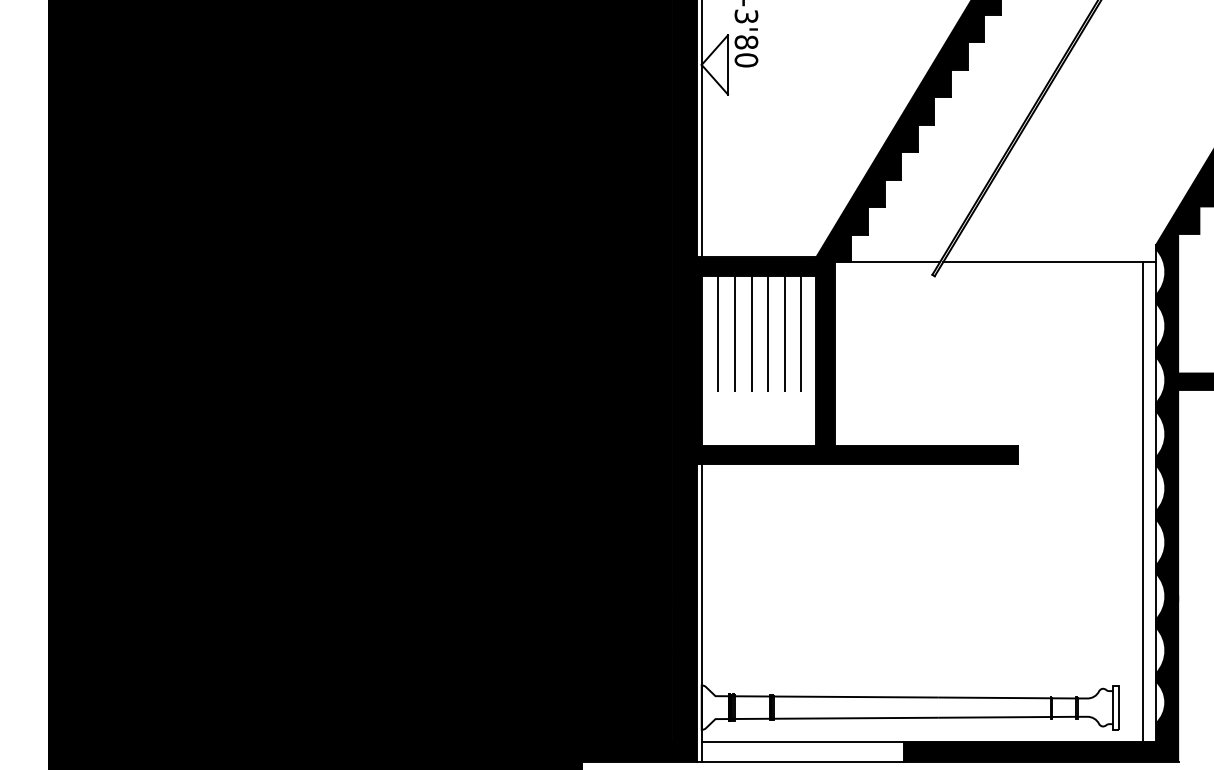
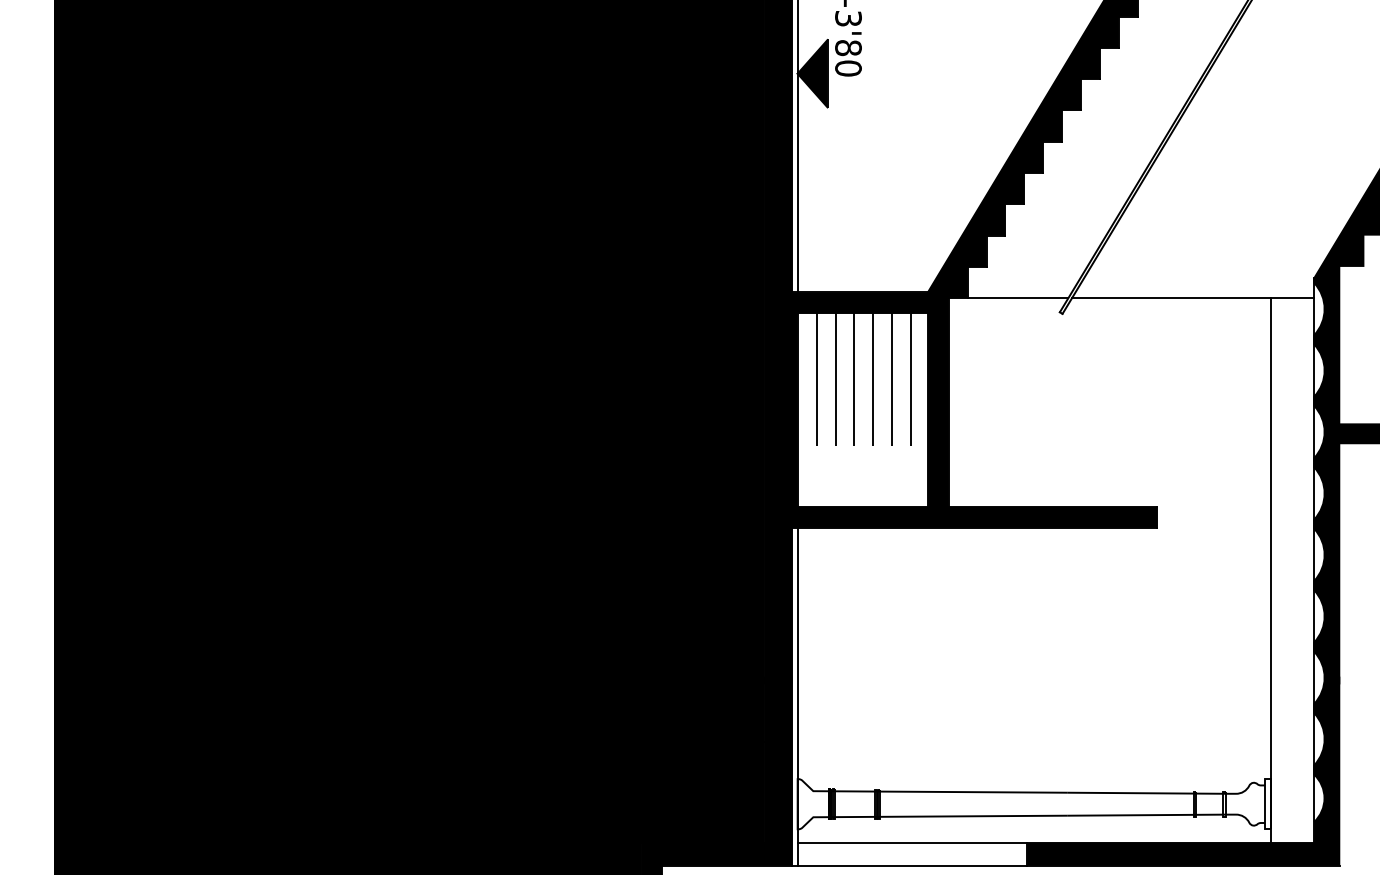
fill: (714, 64) -> (812, 73), added
line: (1142, 501) -> (1271, 569), moved

